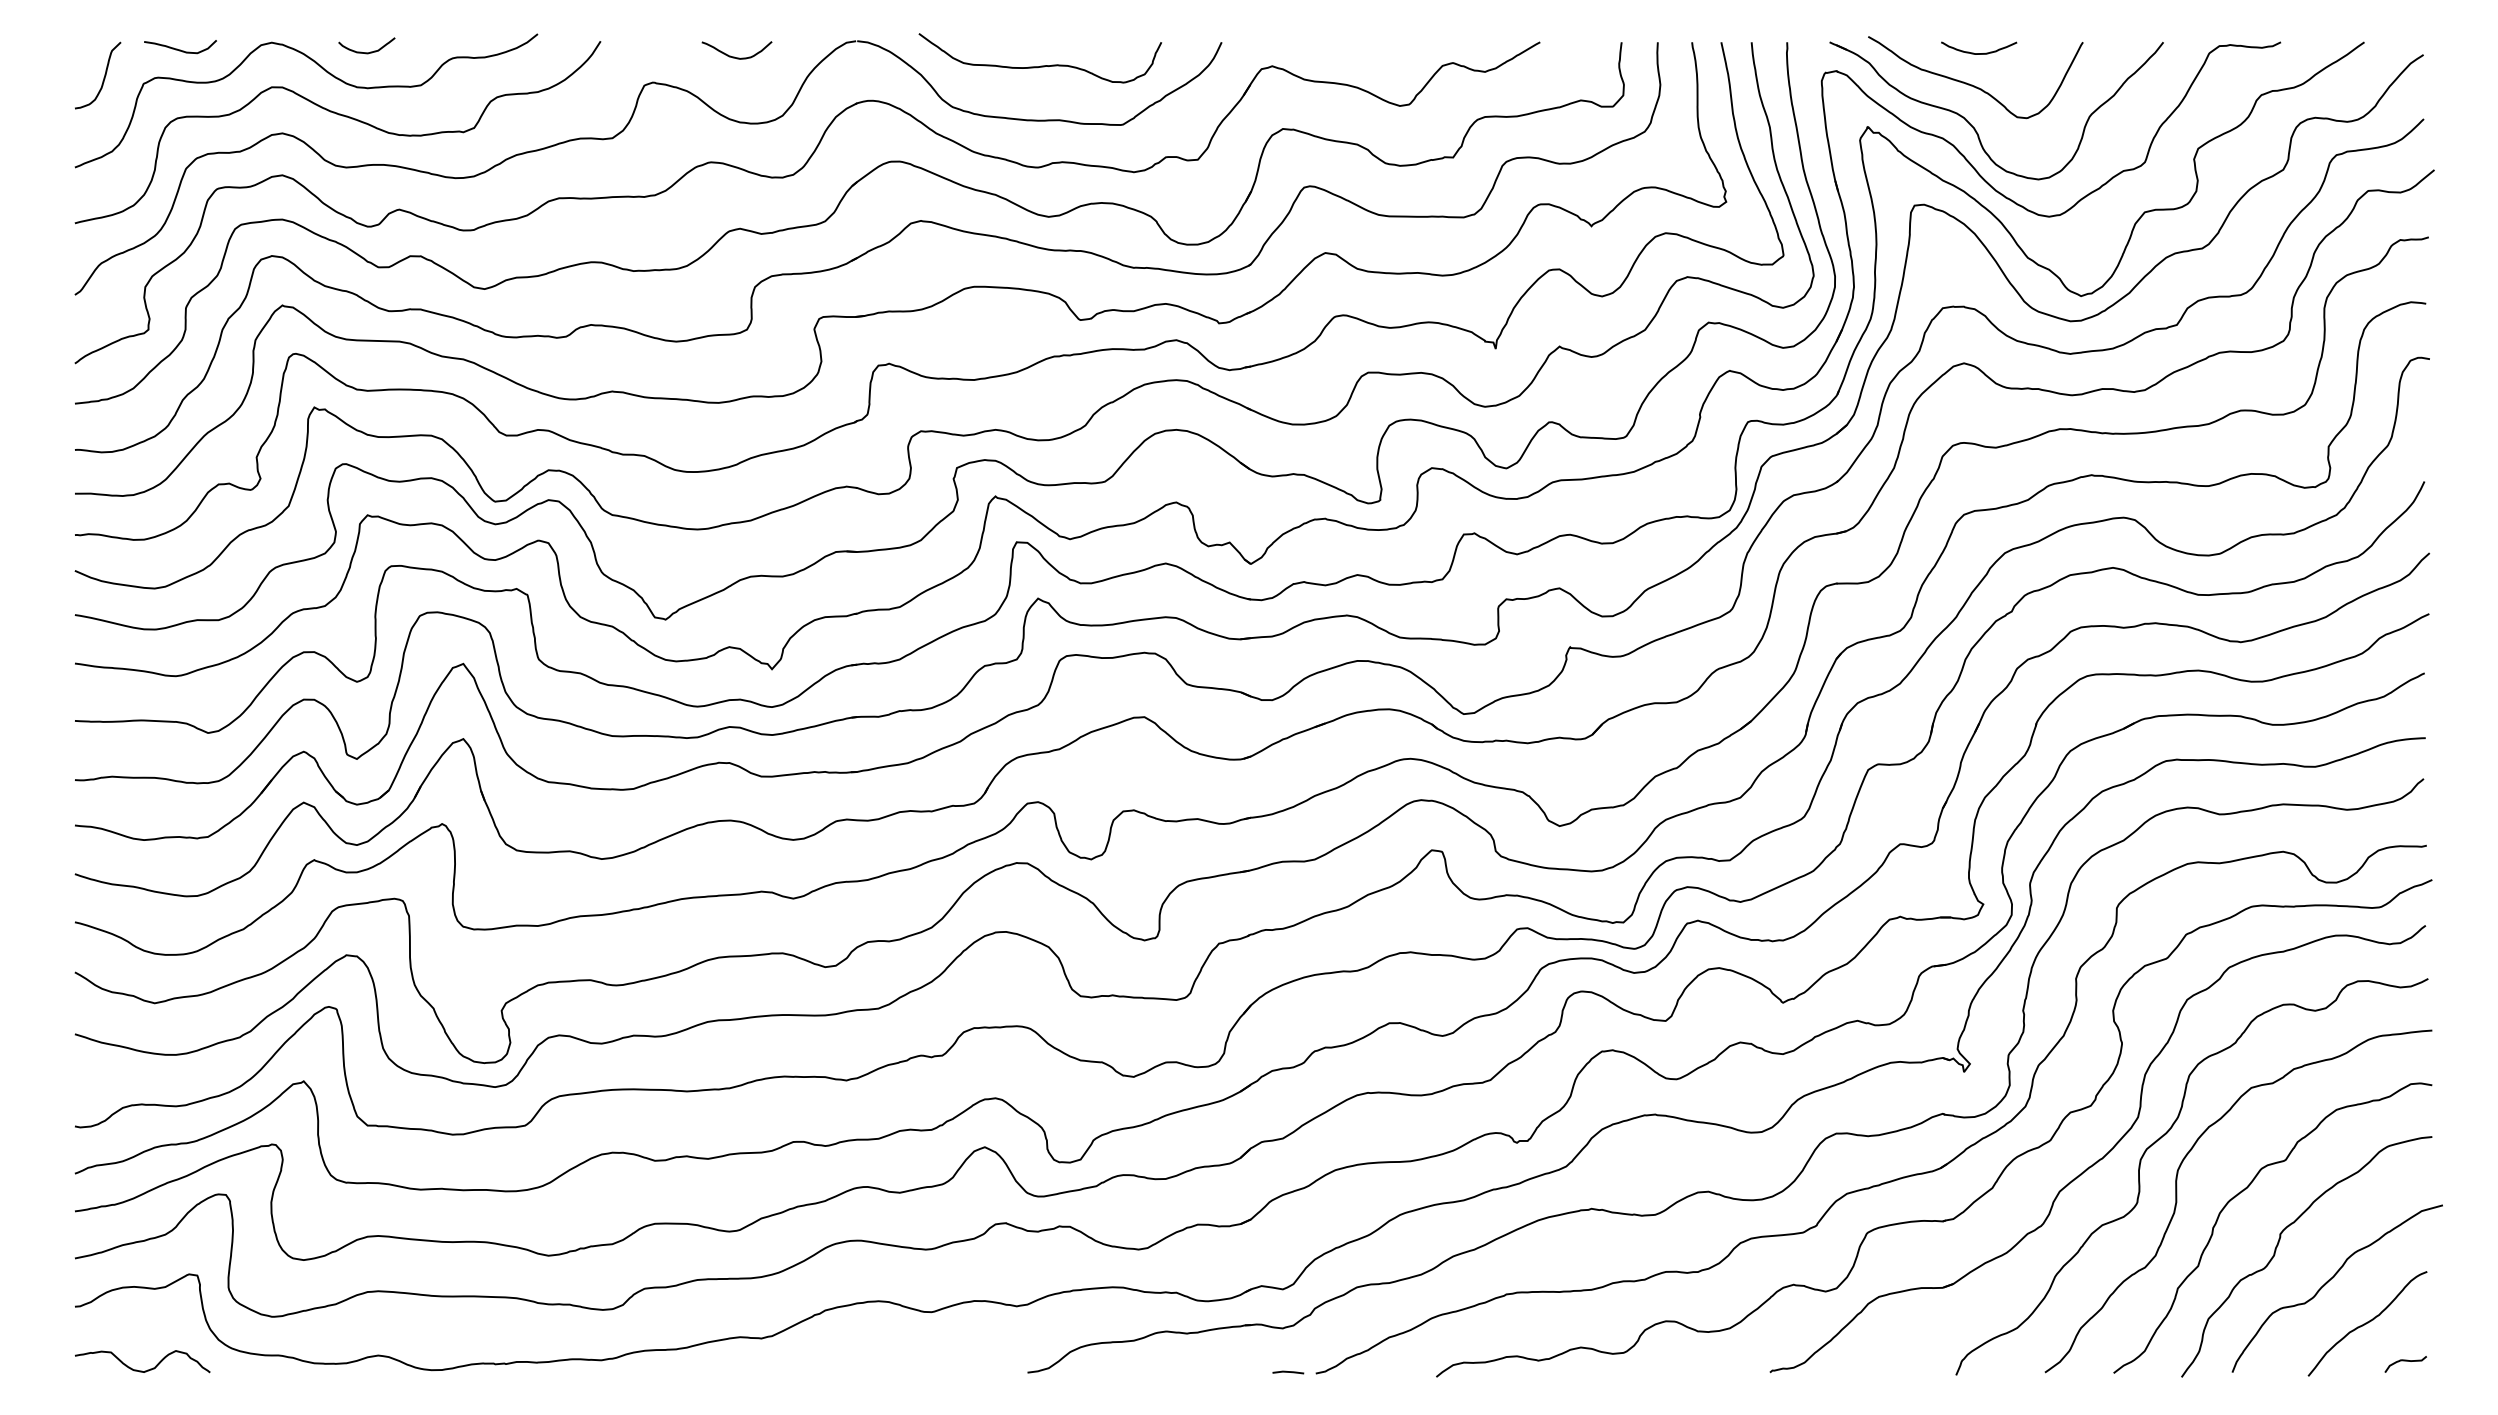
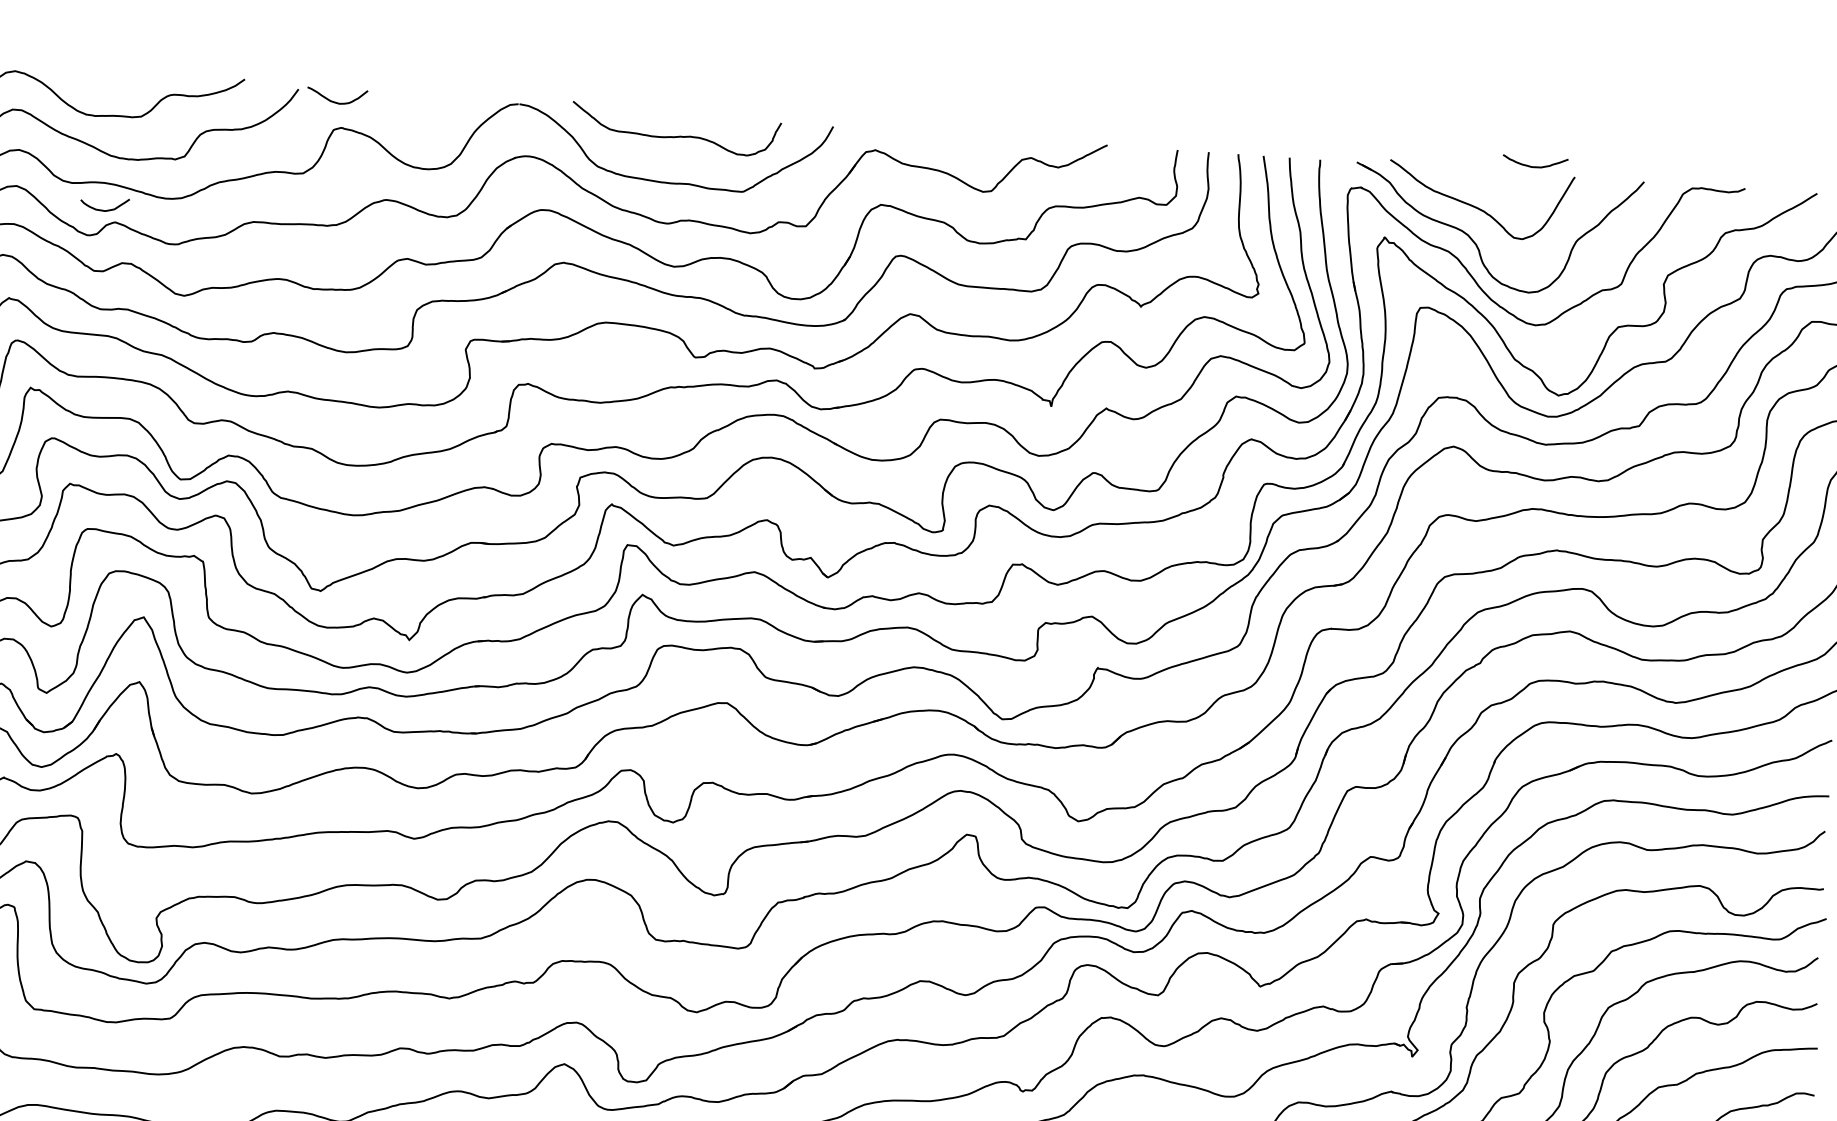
curve: (366, 52) -> (104, 210), moved
curve: (1979, 53) -> (1535, 166), moved
curve: (734, 56) -> (334, 101), moved

